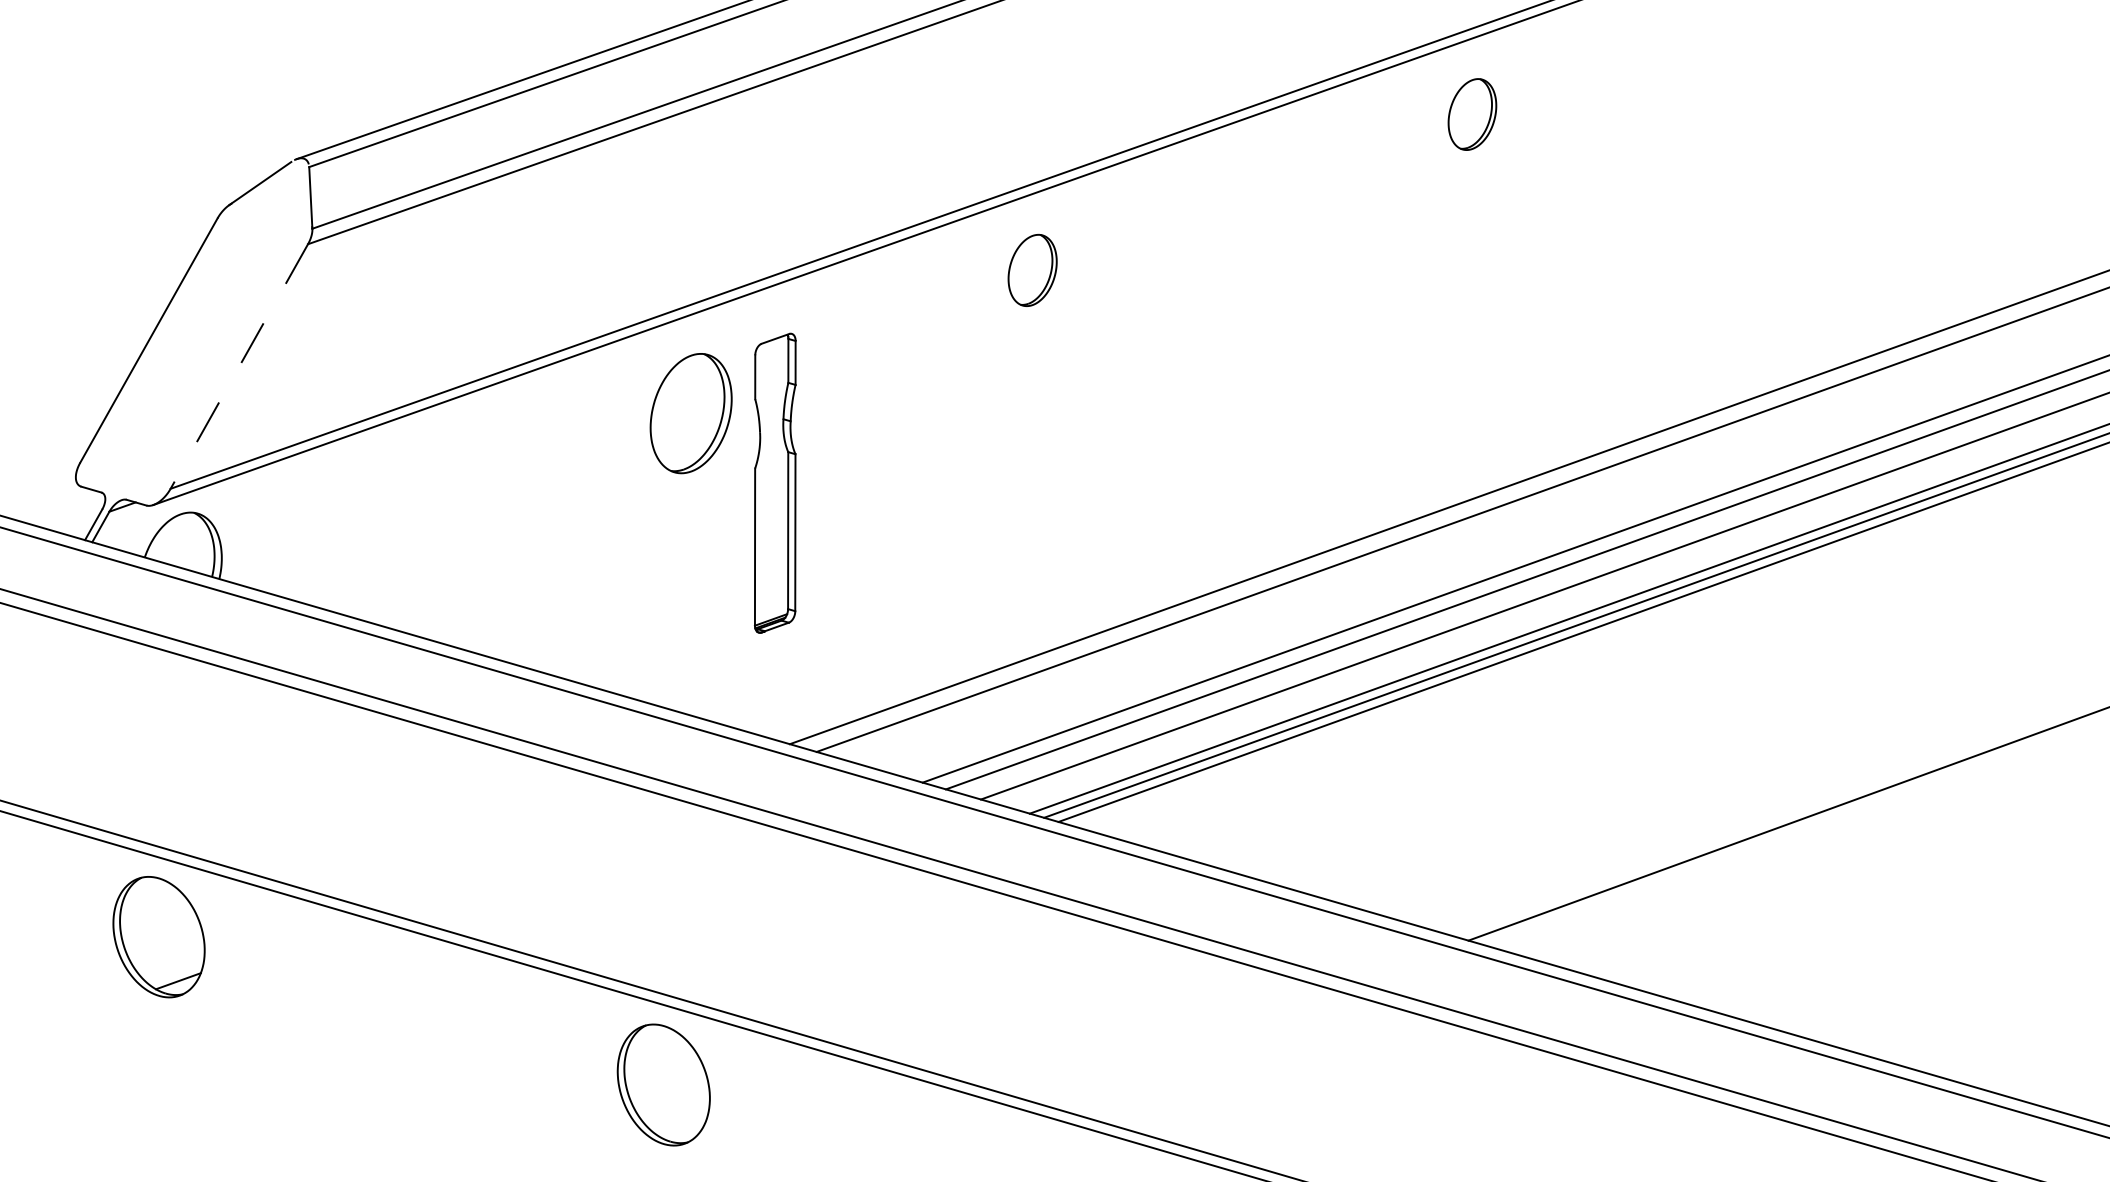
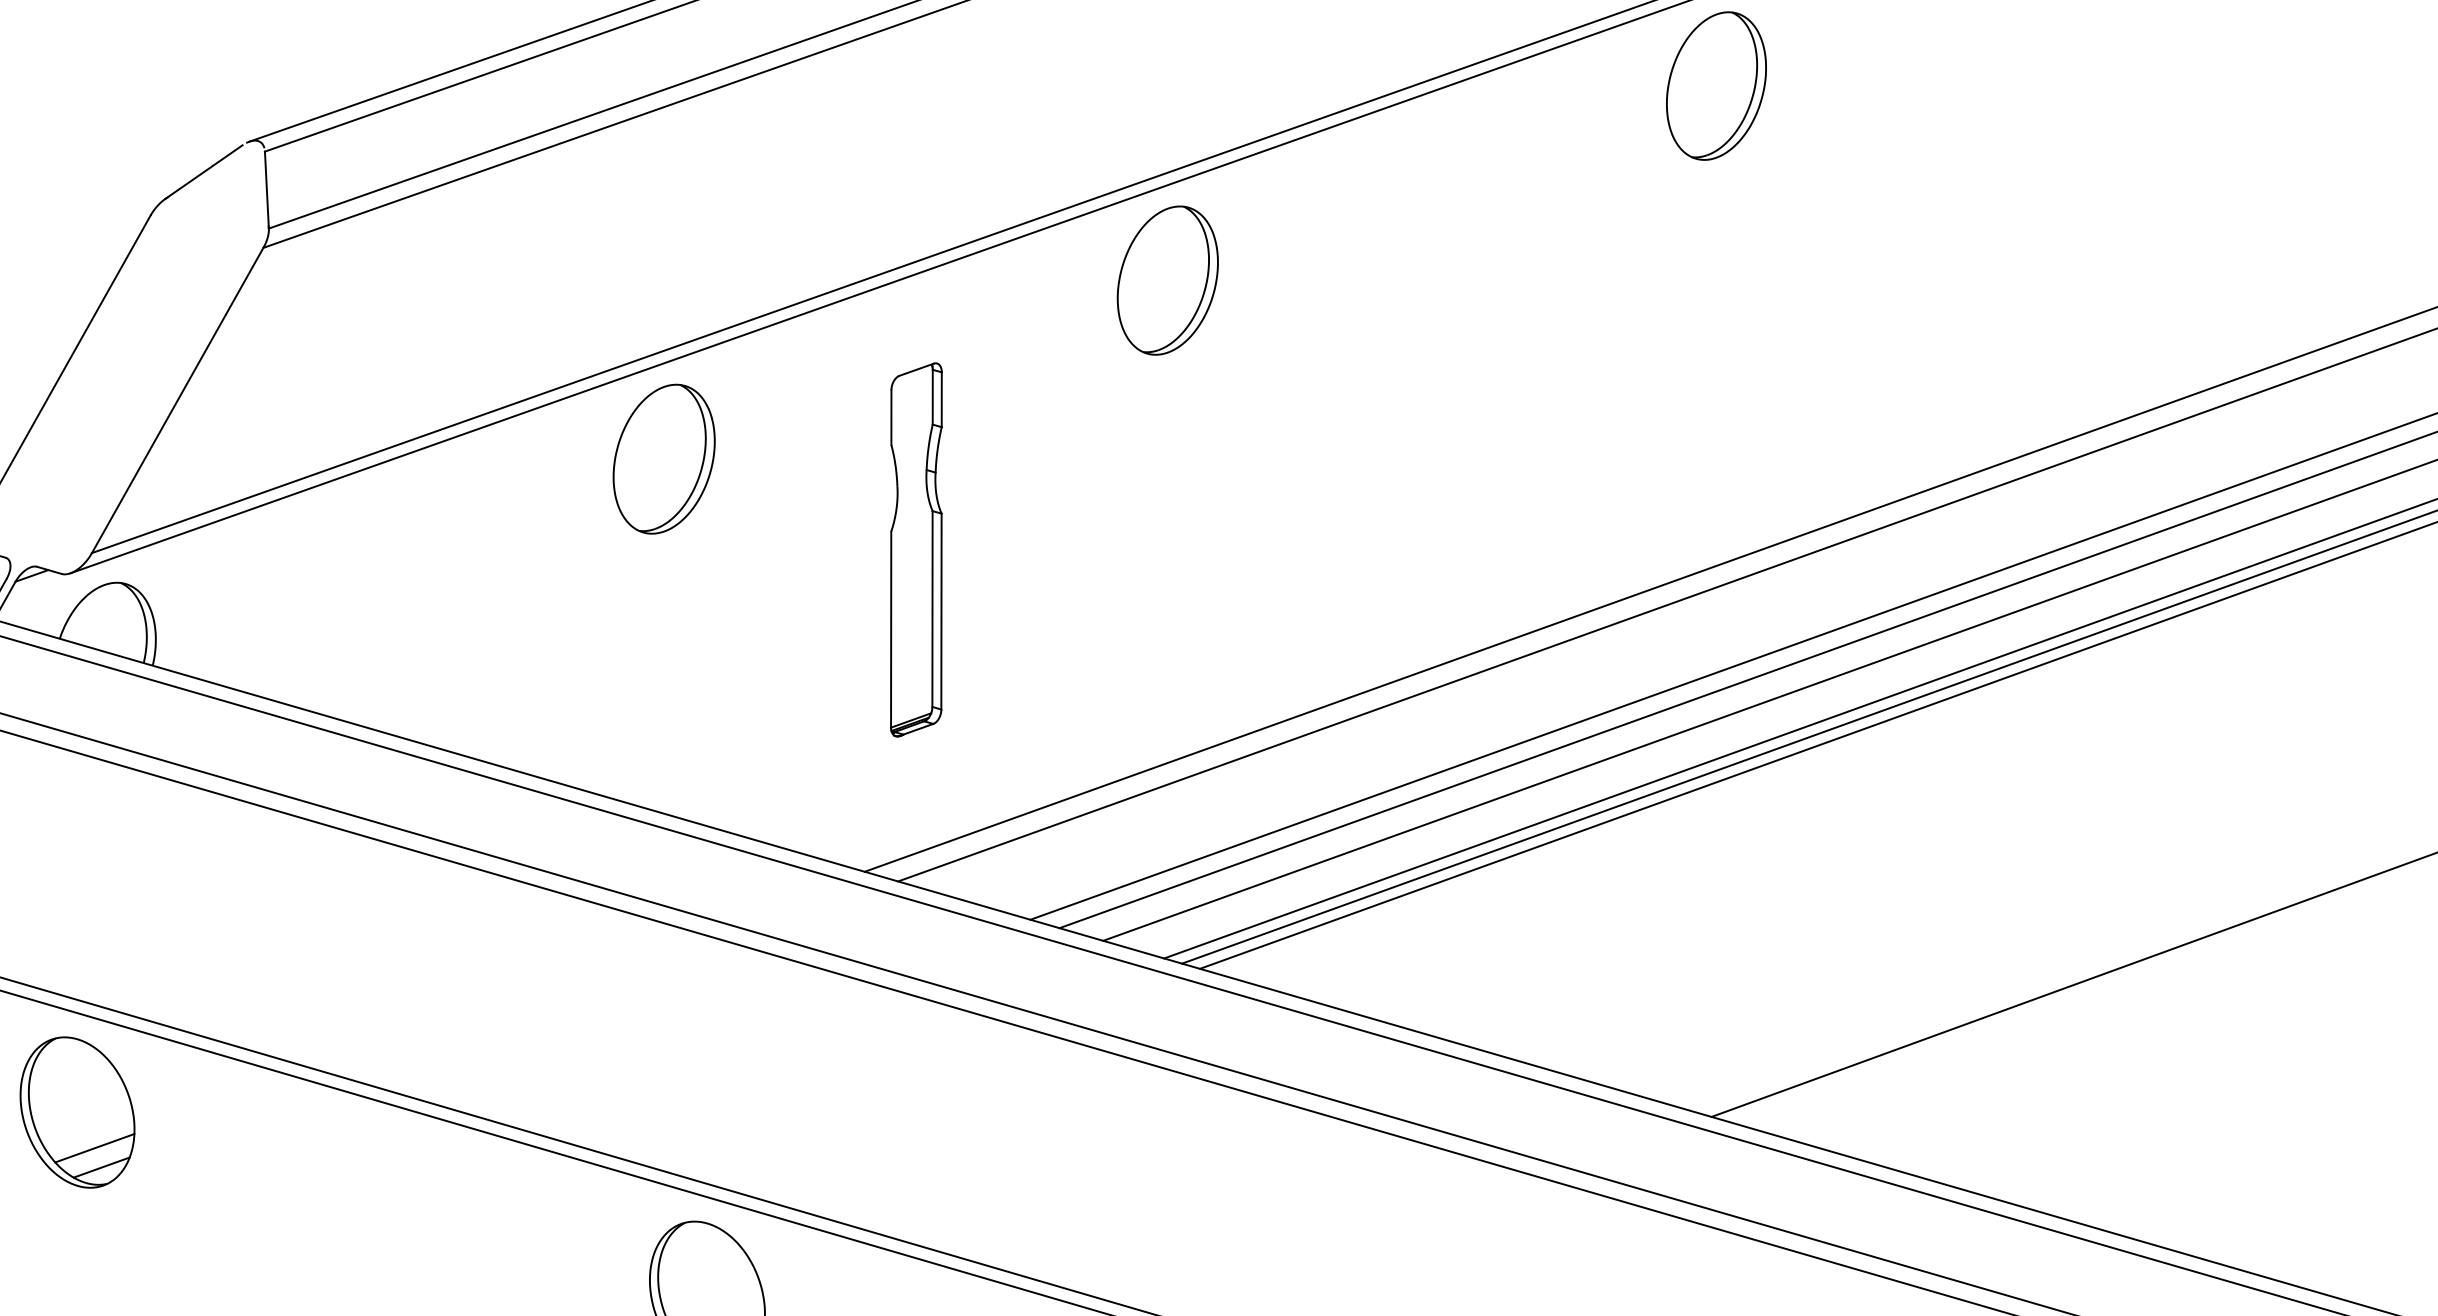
part: (1472, 114) -> (1716, 85), size x1.67
part: (1032, 270) -> (1167, 280), size x1.67
line: (239, 366) -> (177, 400), dashed -> solid
part: (690, 413) -> (663, 459), moved
part: (775, 482) -> (916, 548), moved
line: (172, 965) -> (94, 1147), added

